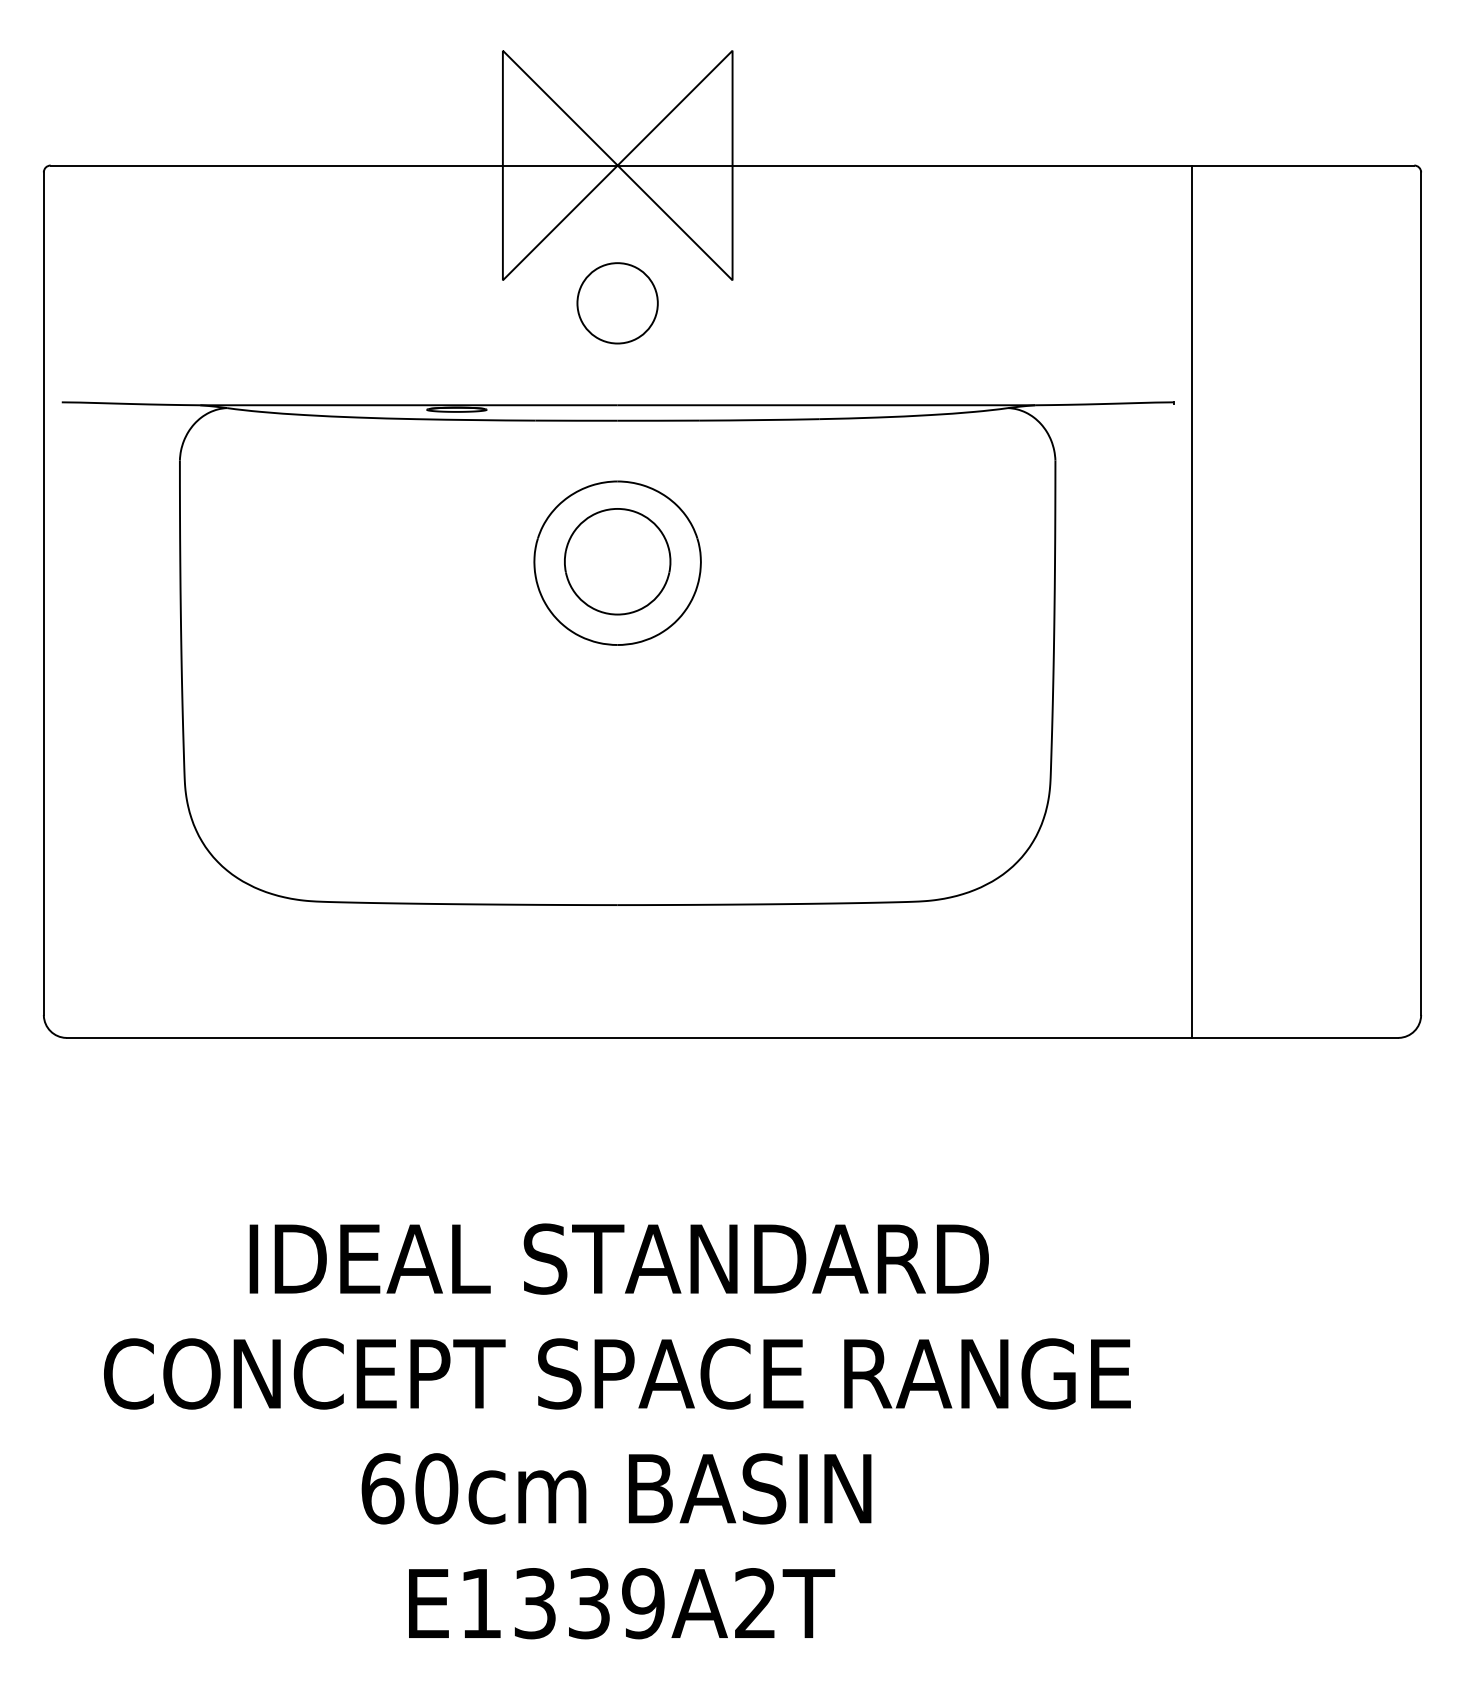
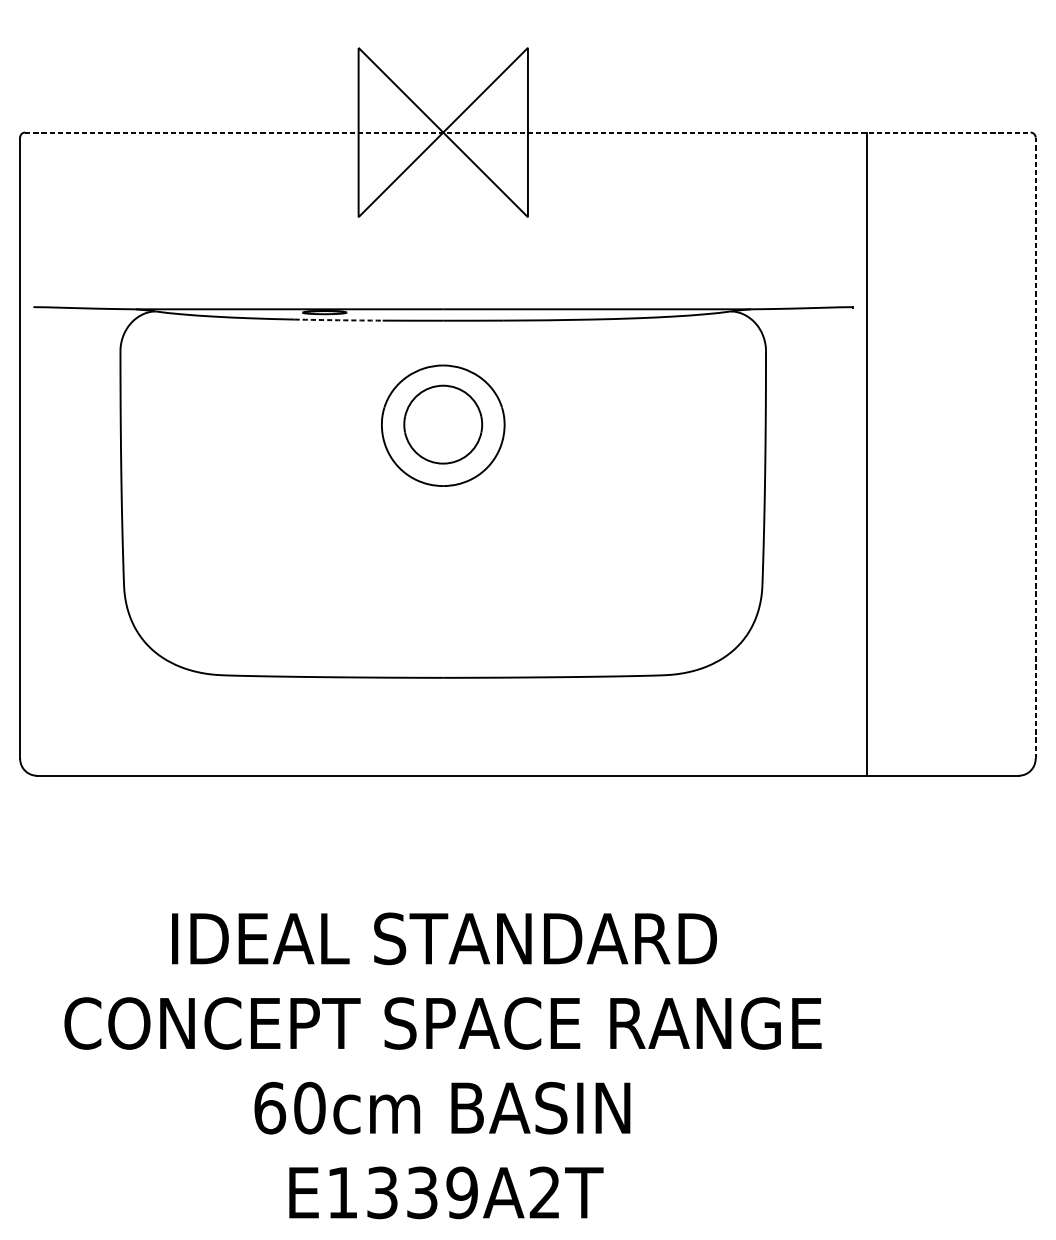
line: (732, 165) -> (527, 132), solid -> dashed
circle: (617, 303) -> (443, 234), removed
arc: (475, 420) -> (338, 320), solid -> dashed
line: (1421, 593) -> (1035, 448), solid -> dashed

